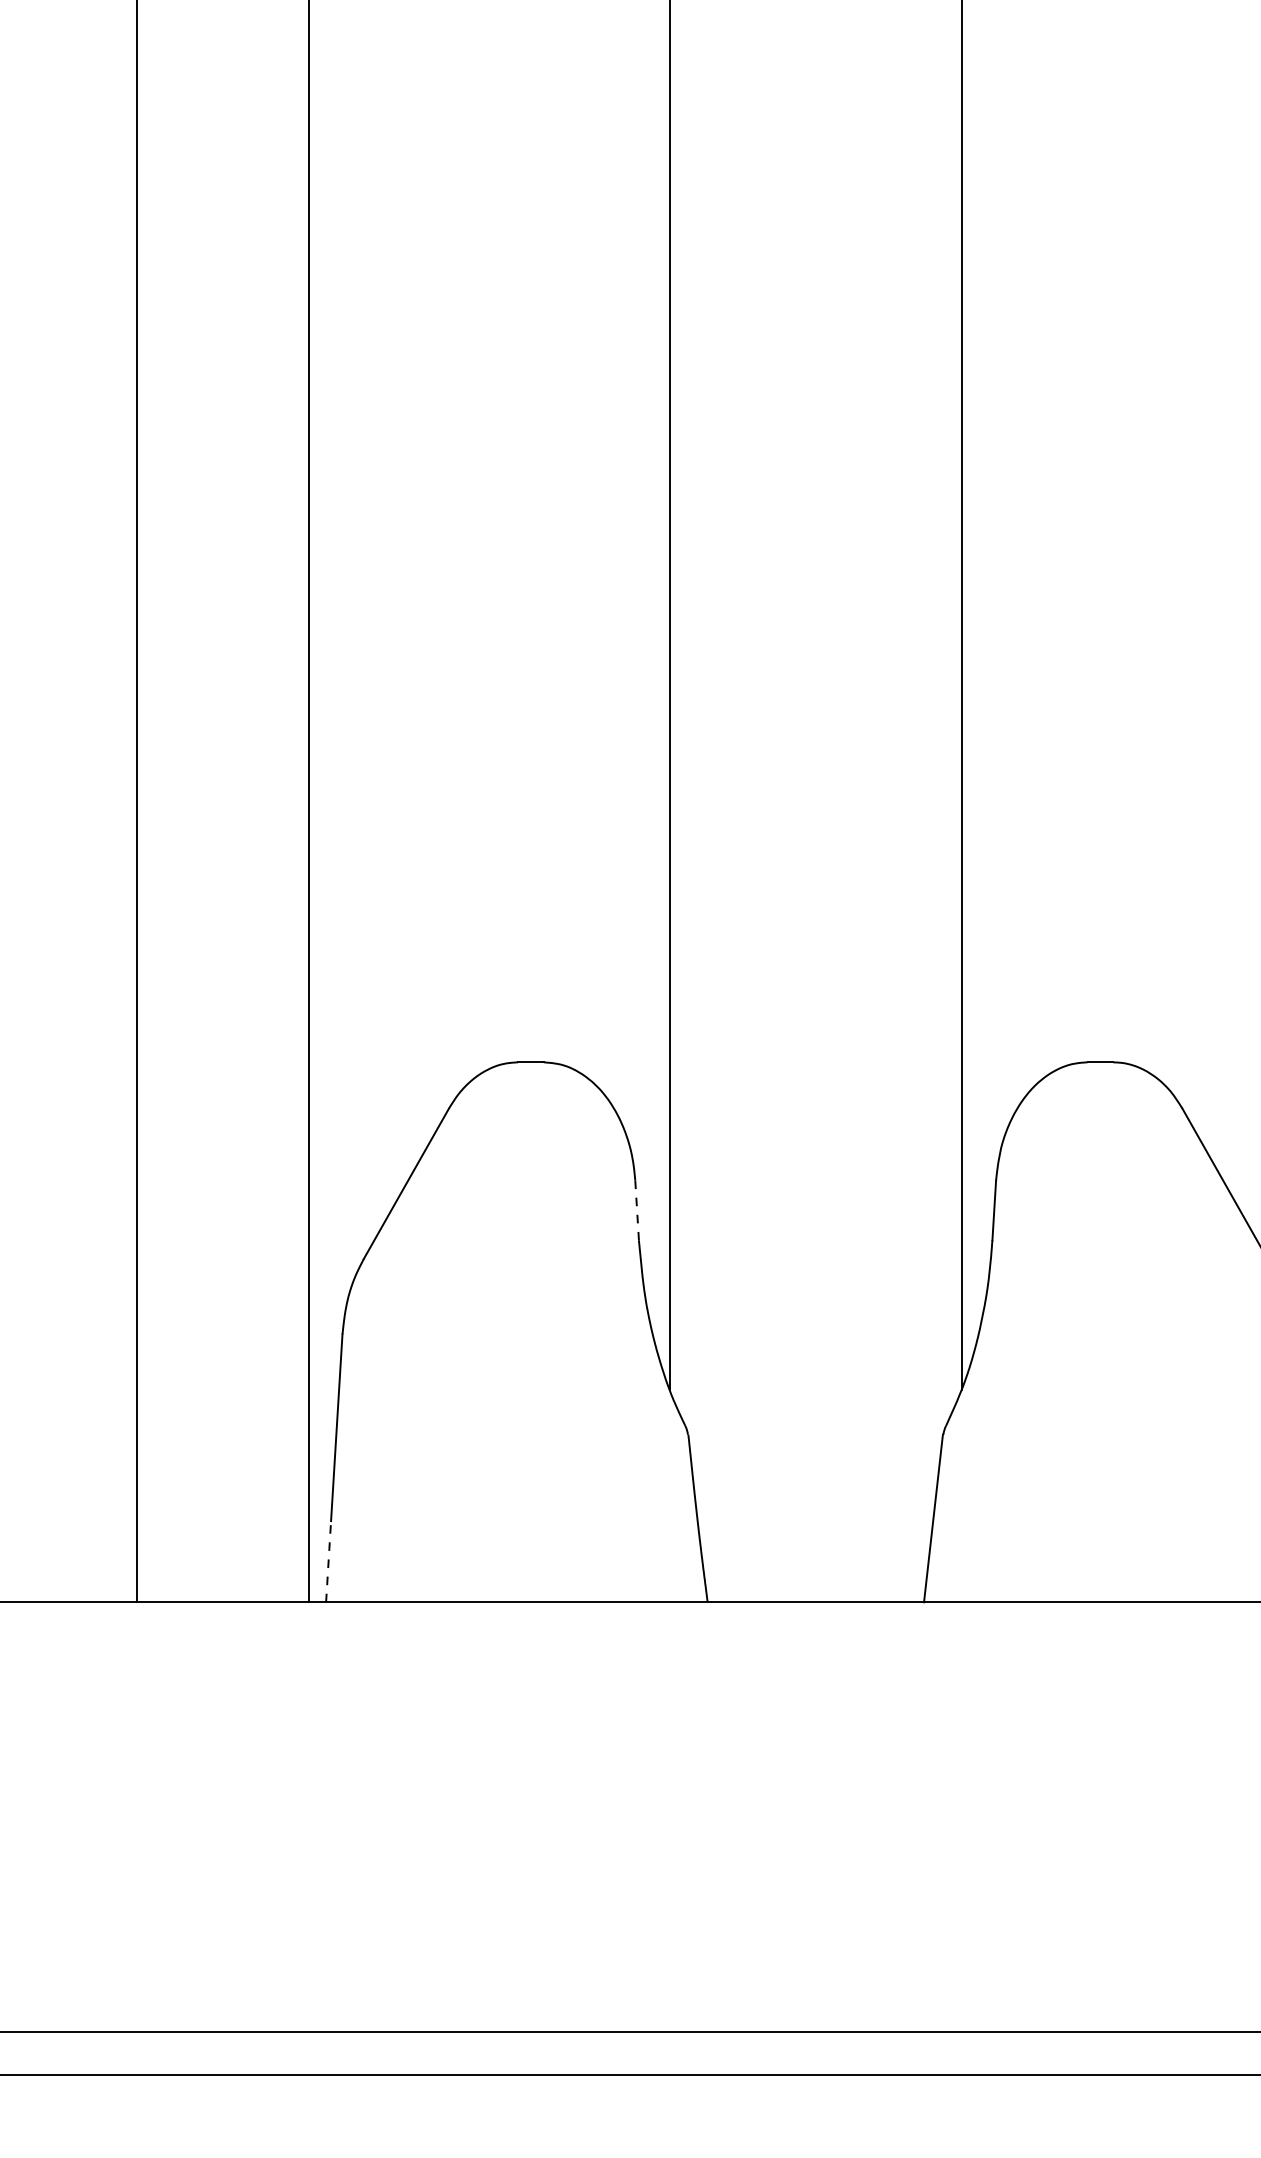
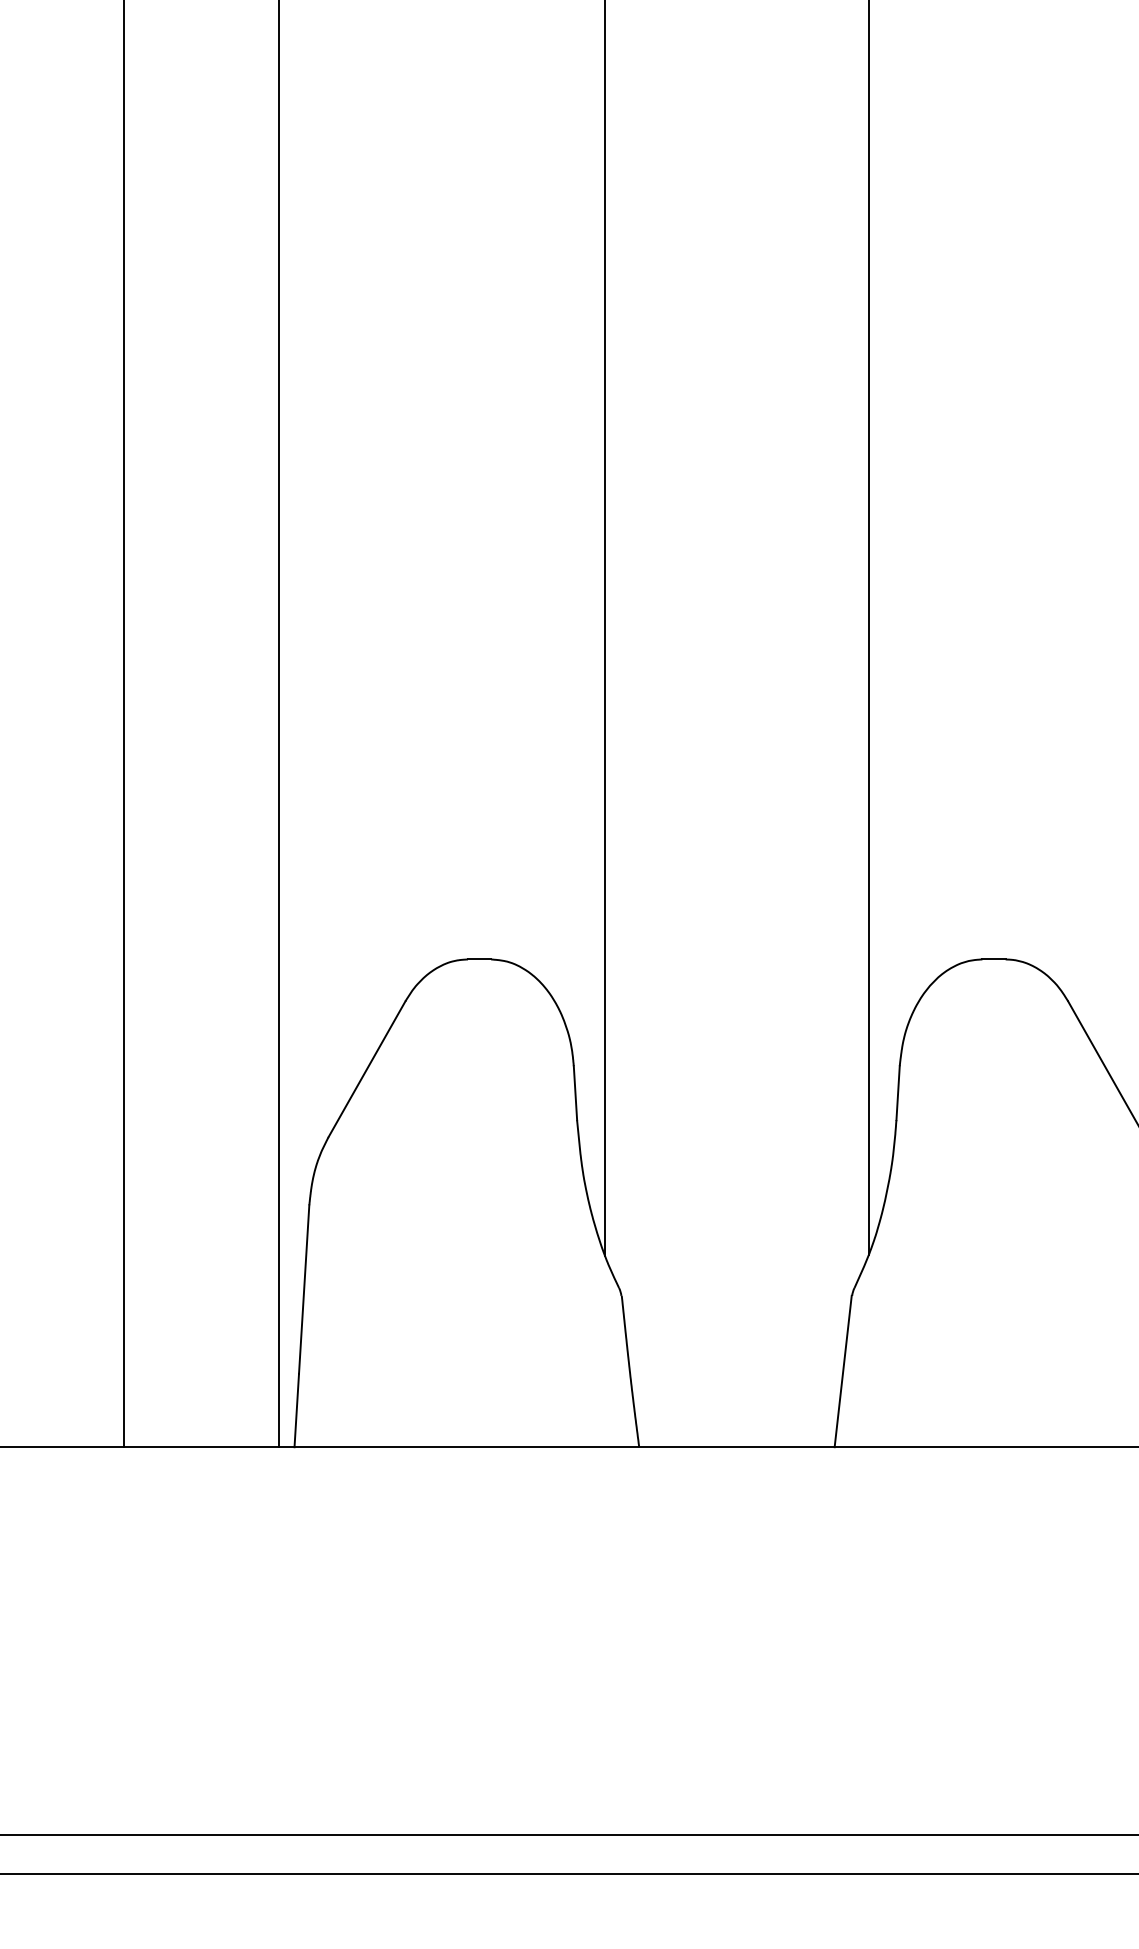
line: (637, 1210) -> (575, 1093), dashed -> solid
line: (328, 1561) -> (296, 1410), dashed -> solid

